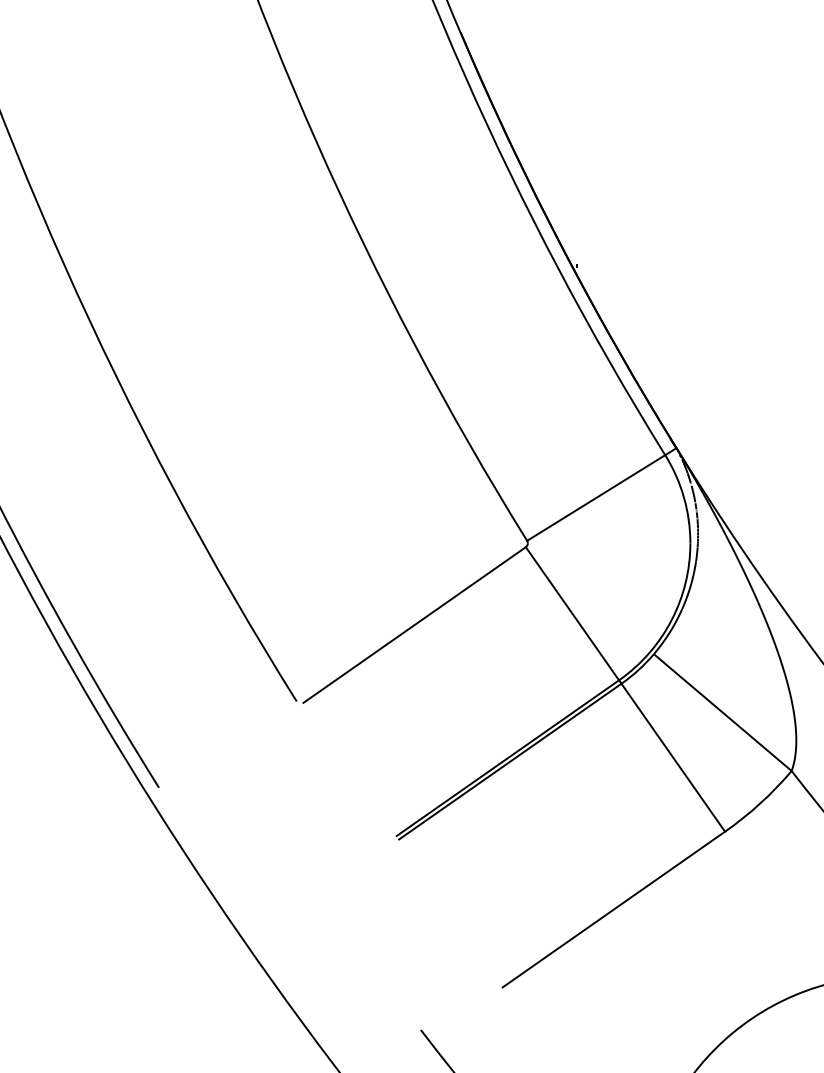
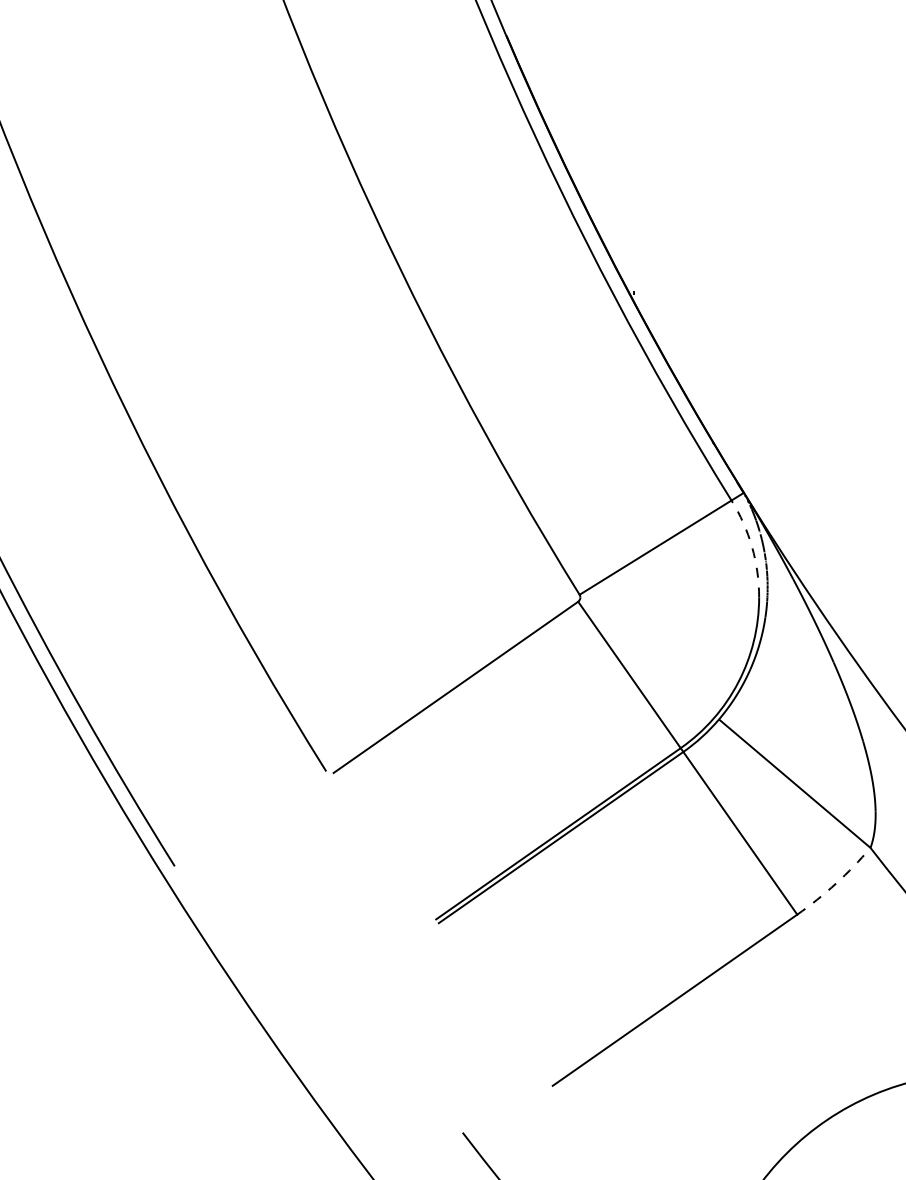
arc: (684, 497) -> (752, 547), solid -> dashed
arc: (760, 803) -> (836, 883), solid -> dashed

